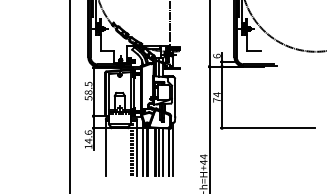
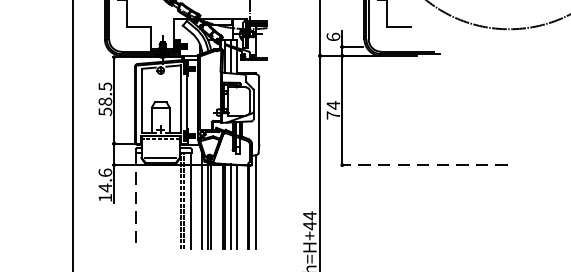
line: (268, 128) -> (424, 165), solid -> dashed
line: (106, 148) -> (137, 201), solid -> dashed

